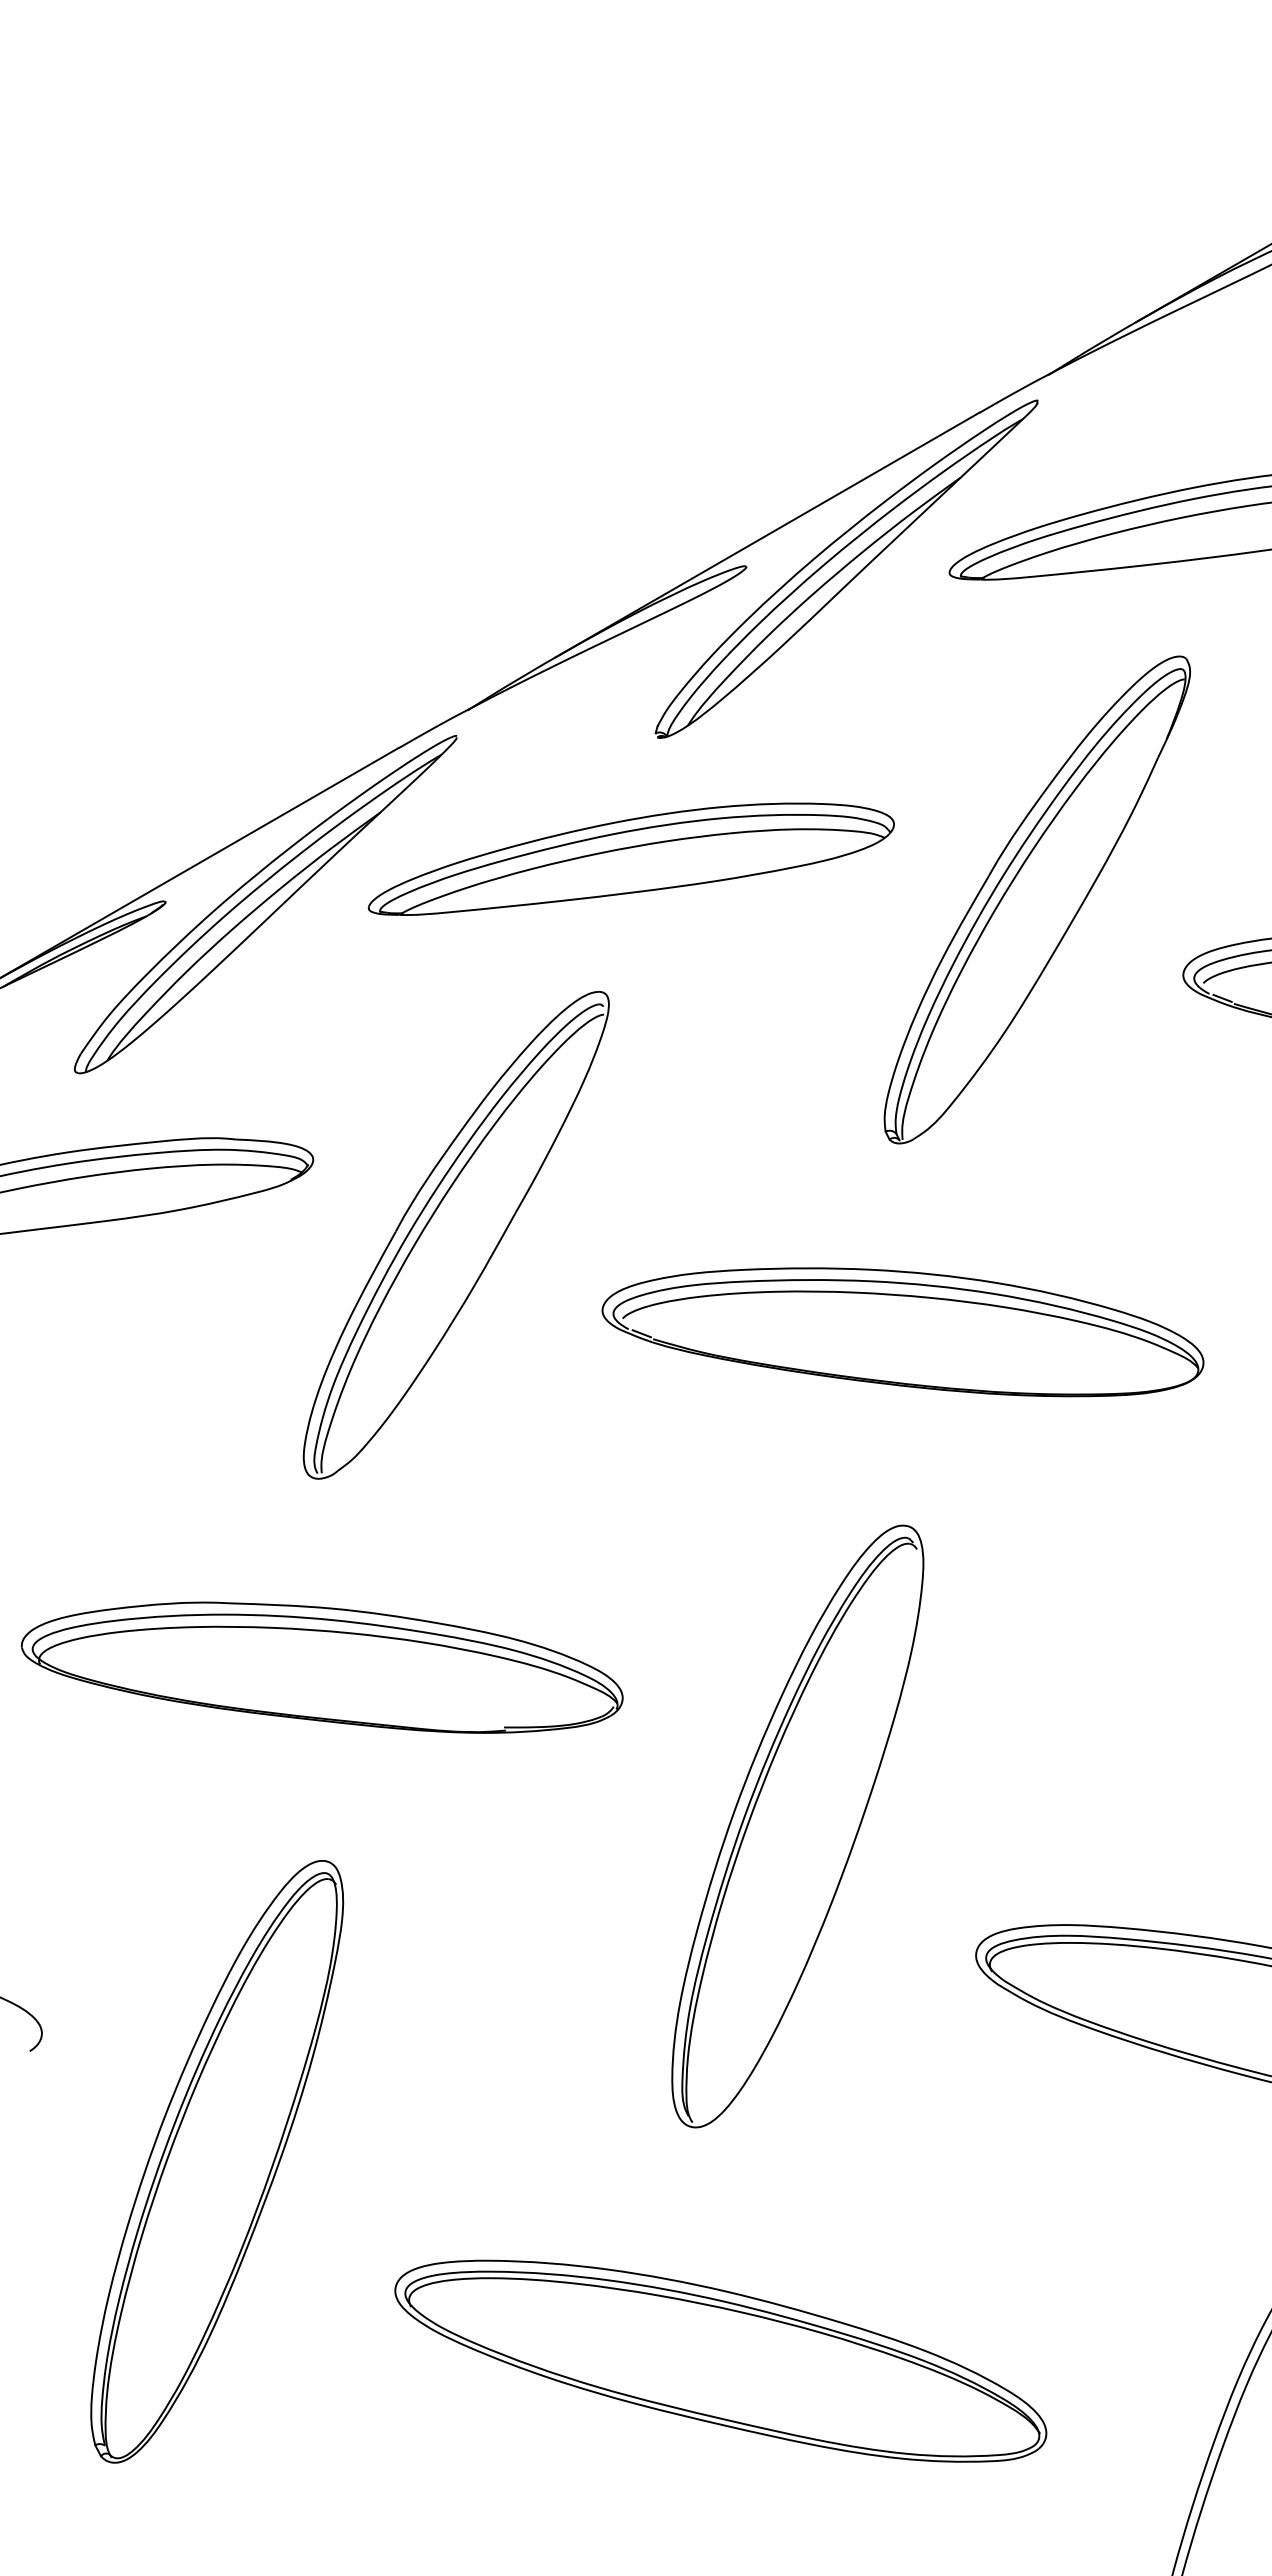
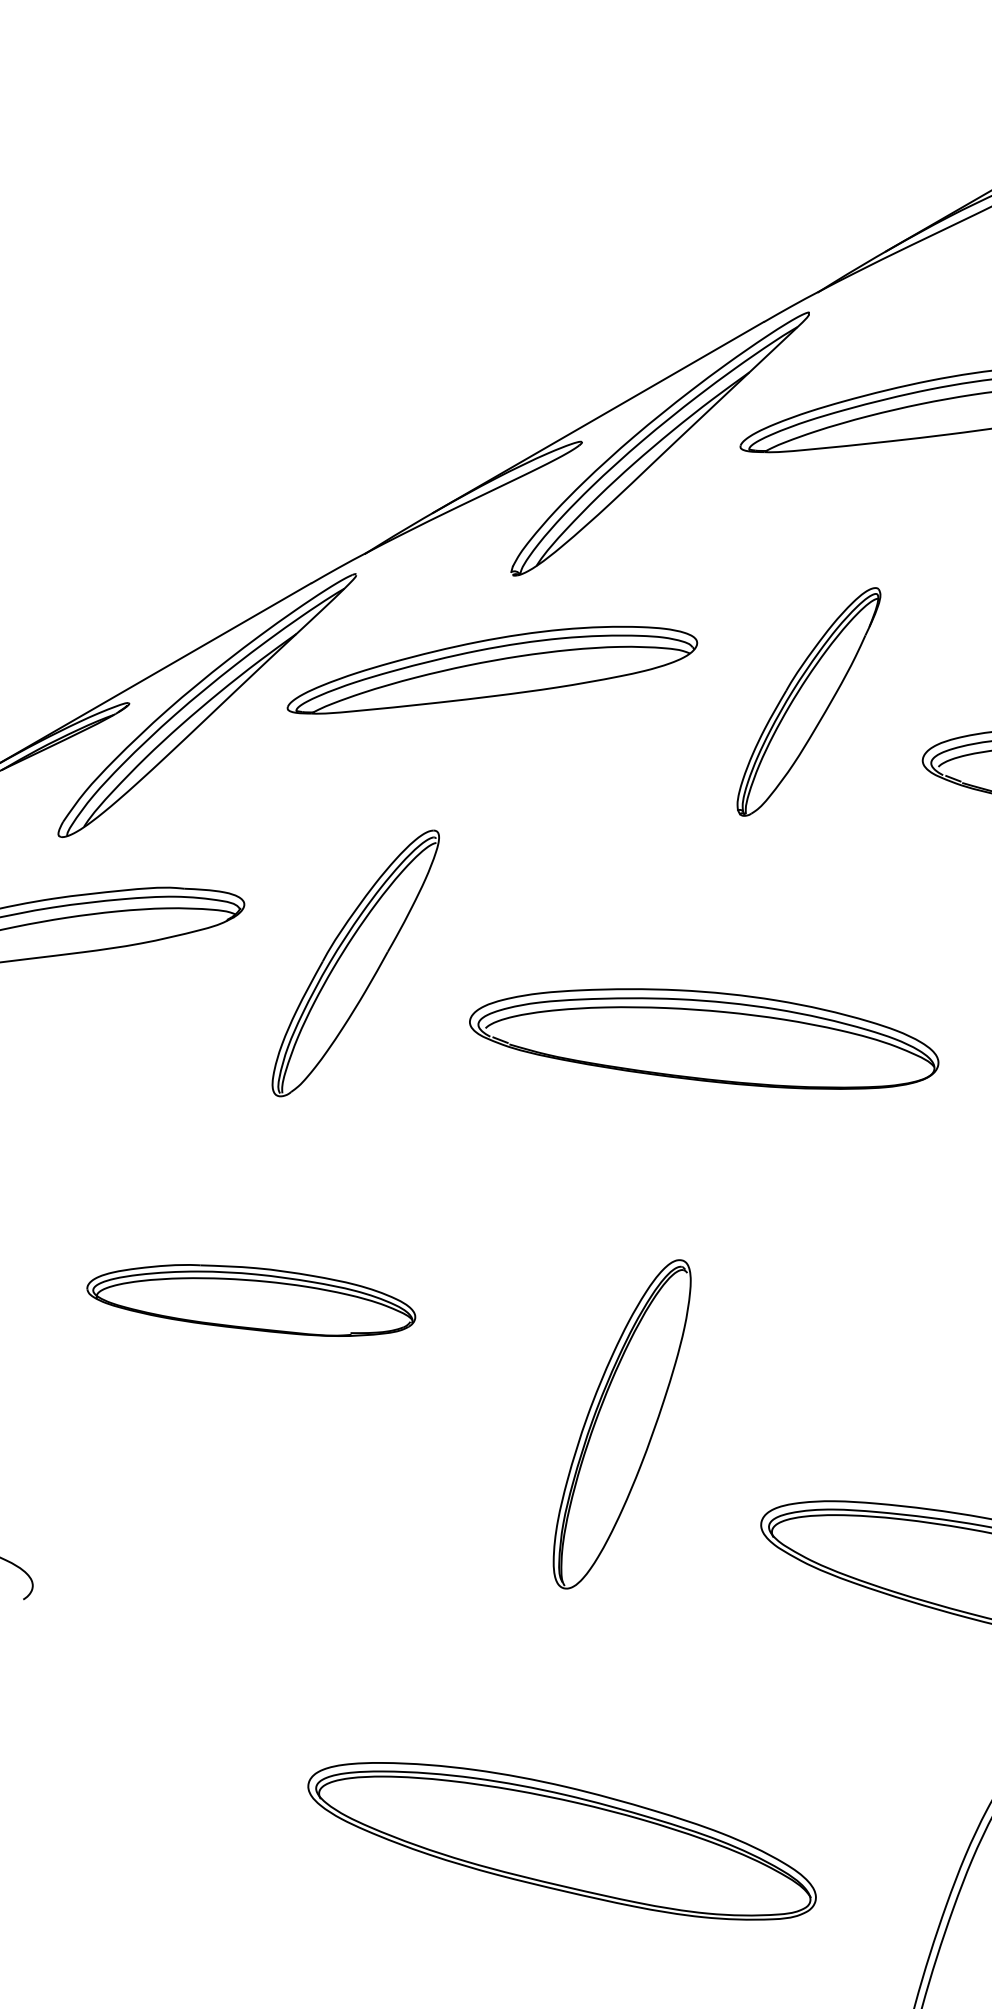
part: (1037, 899) -> (809, 701), size x0.6
part: (455, 1235) -> (355, 963), size x0.7
part: (321, 1667) -> (250, 1300), size x0.7
part: (797, 1826) -> (621, 1424), size x0.7
part: (217, 2161) -> (169, 1685), removed

